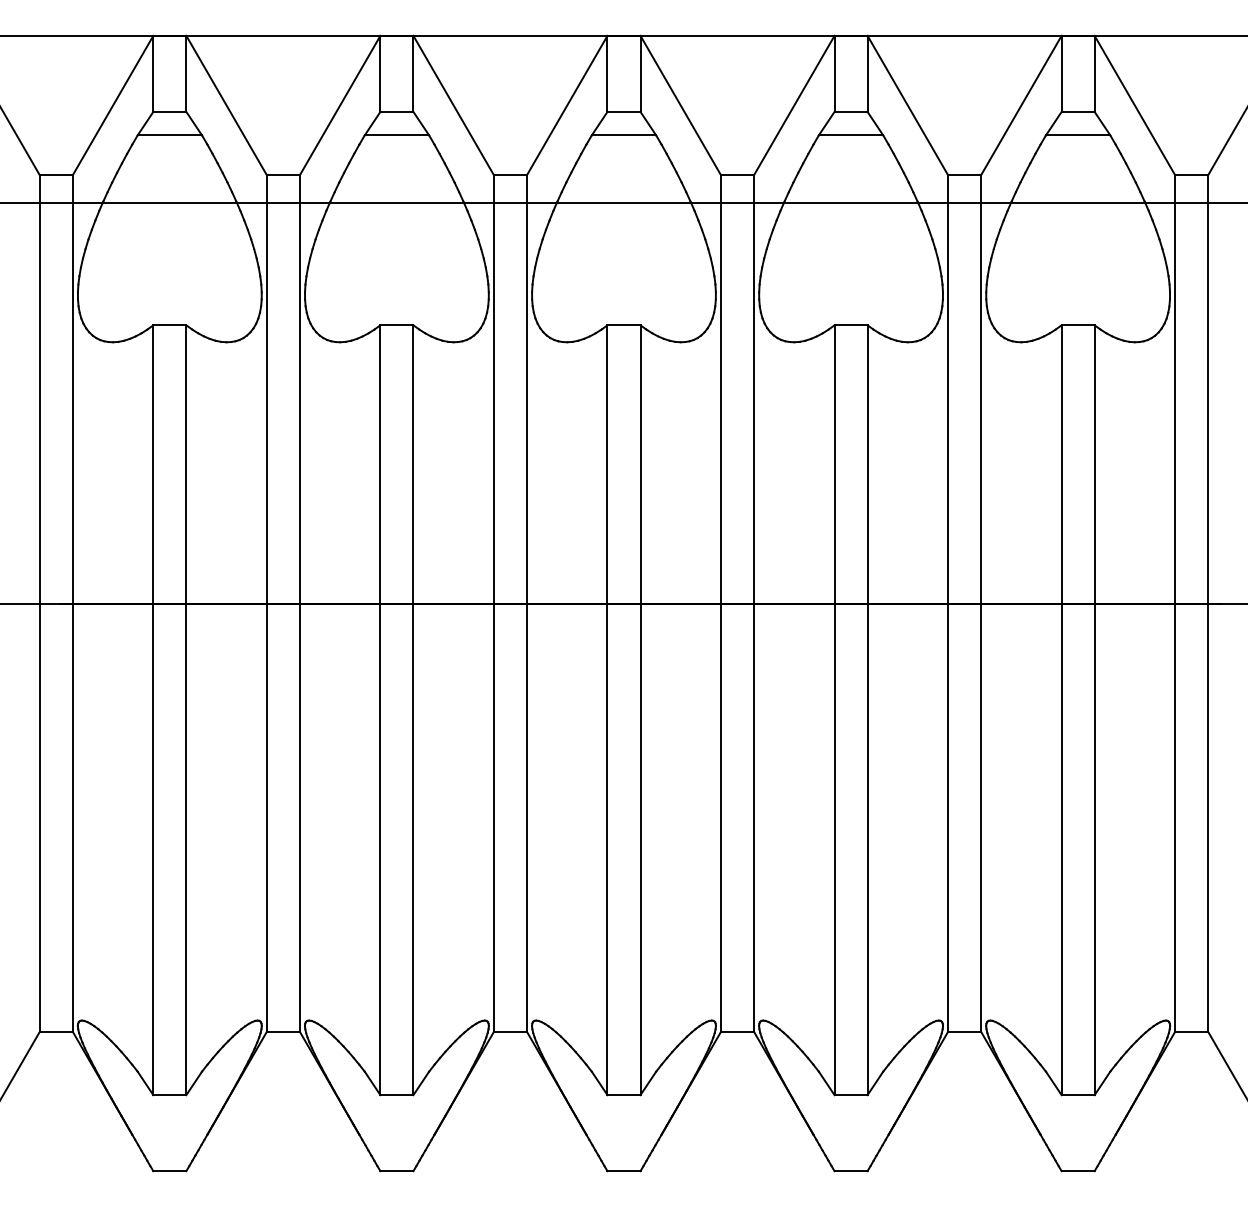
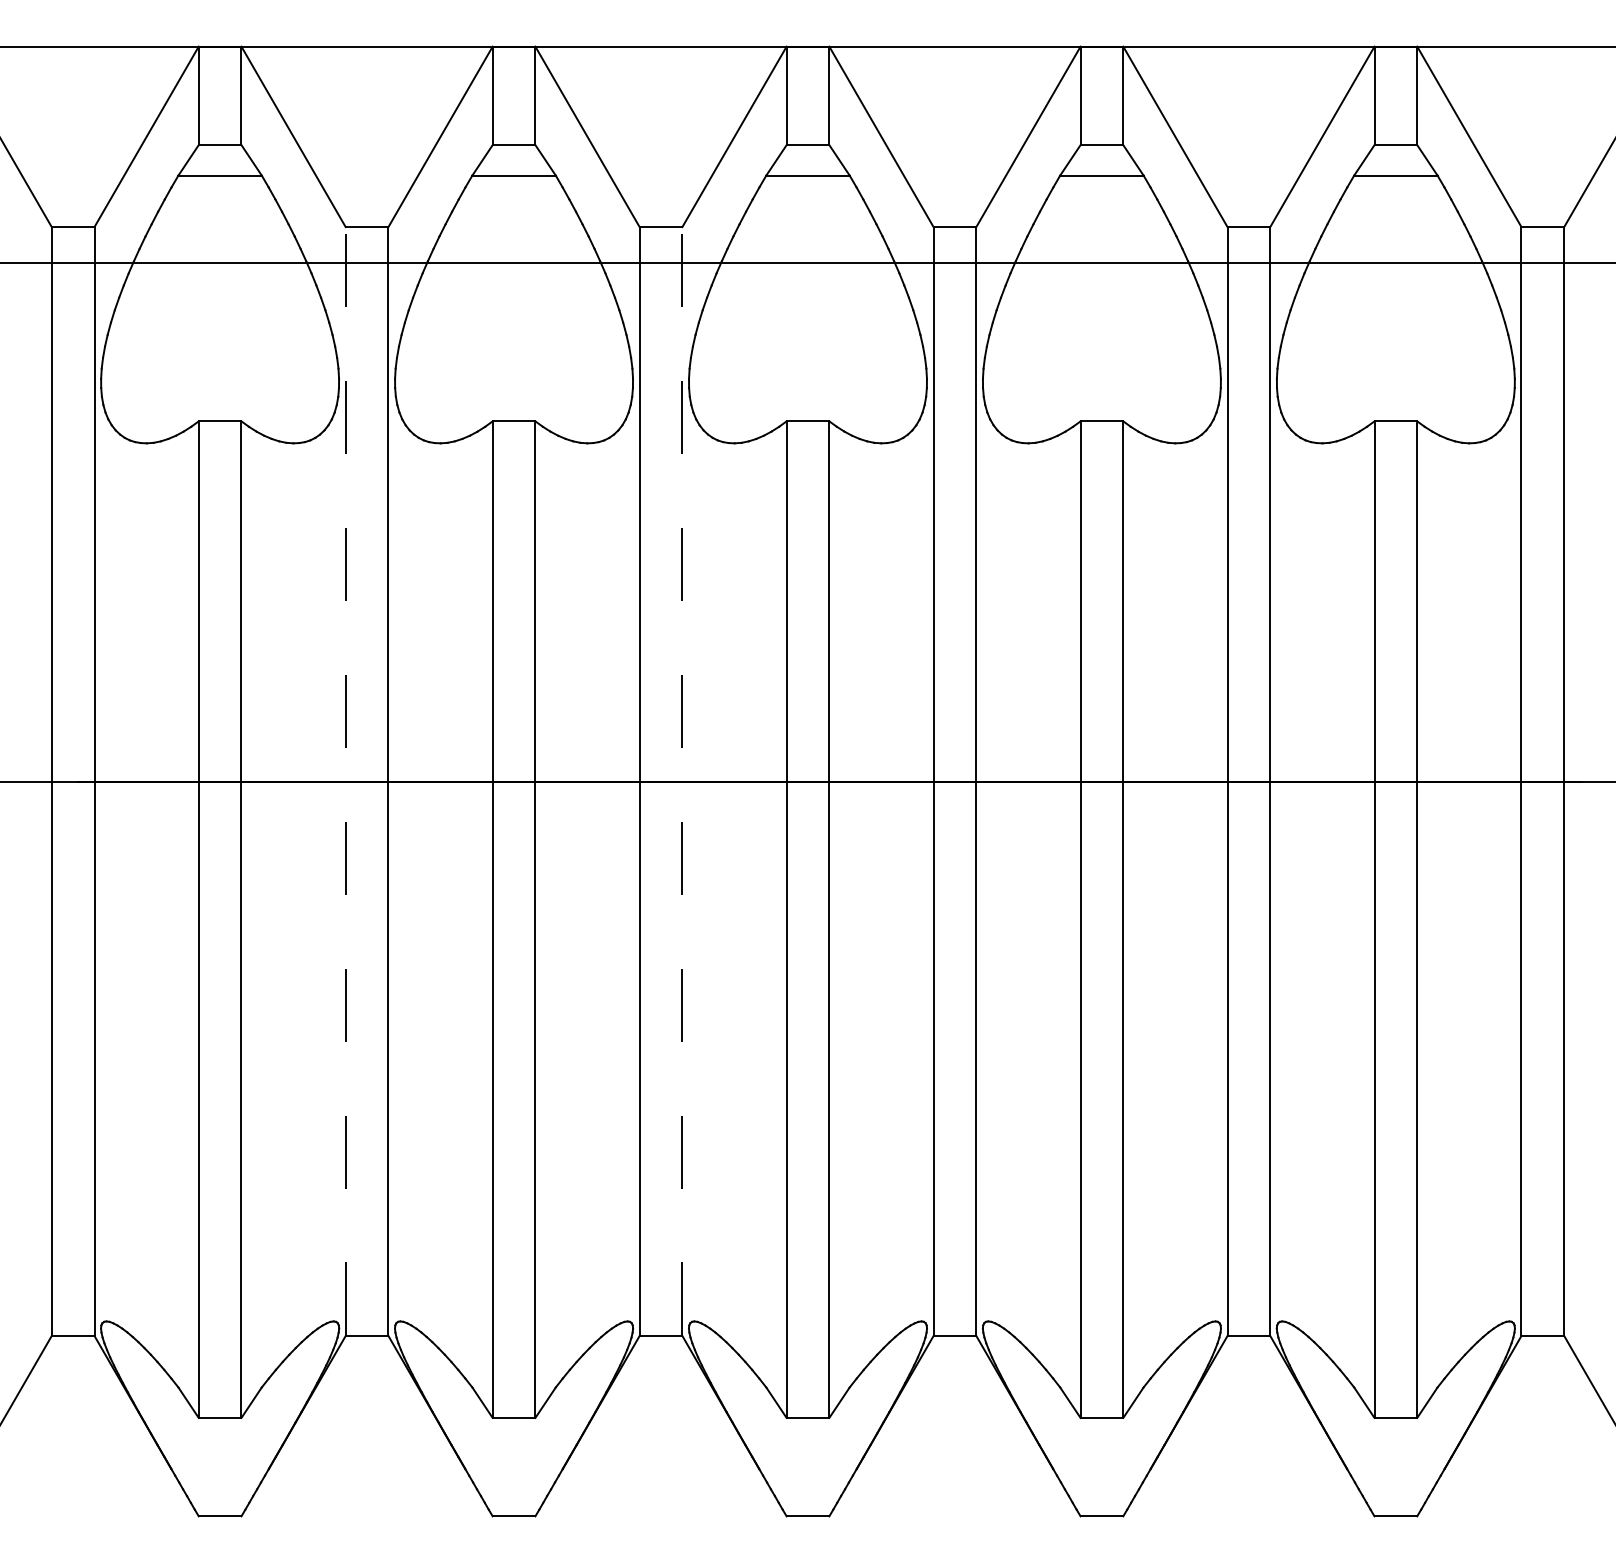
line: (266, 603) -> (345, 781), solid -> dashed
line: (527, 603) -> (682, 781), solid -> dashed

